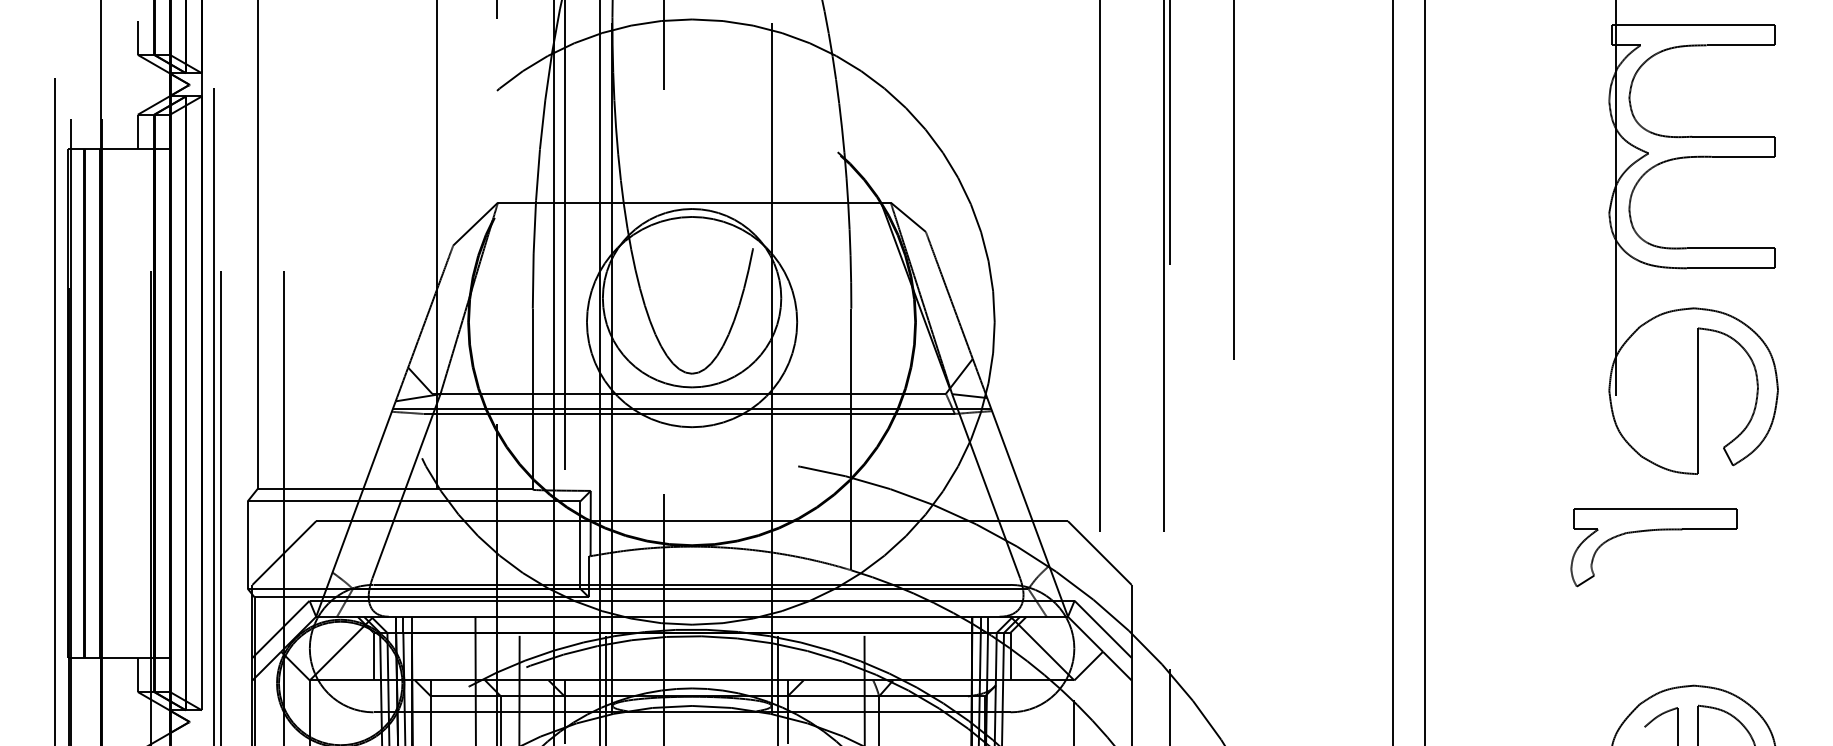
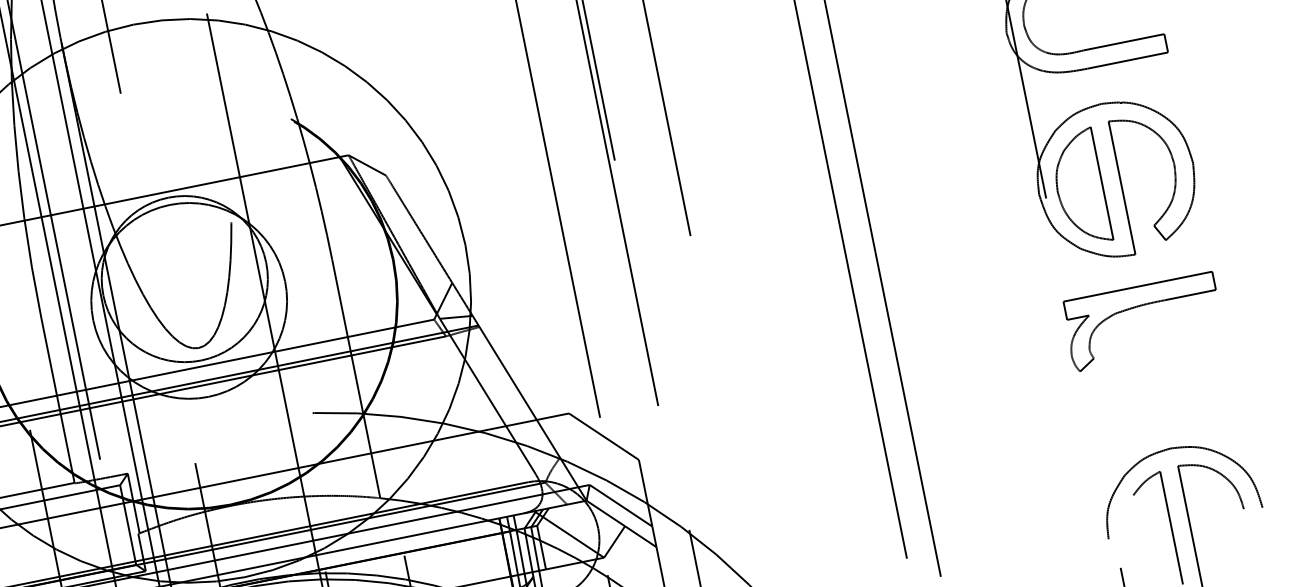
part: (1653, 391) -> (1079, 187), added
part: (1651, 531) -> (1138, 307), moved

